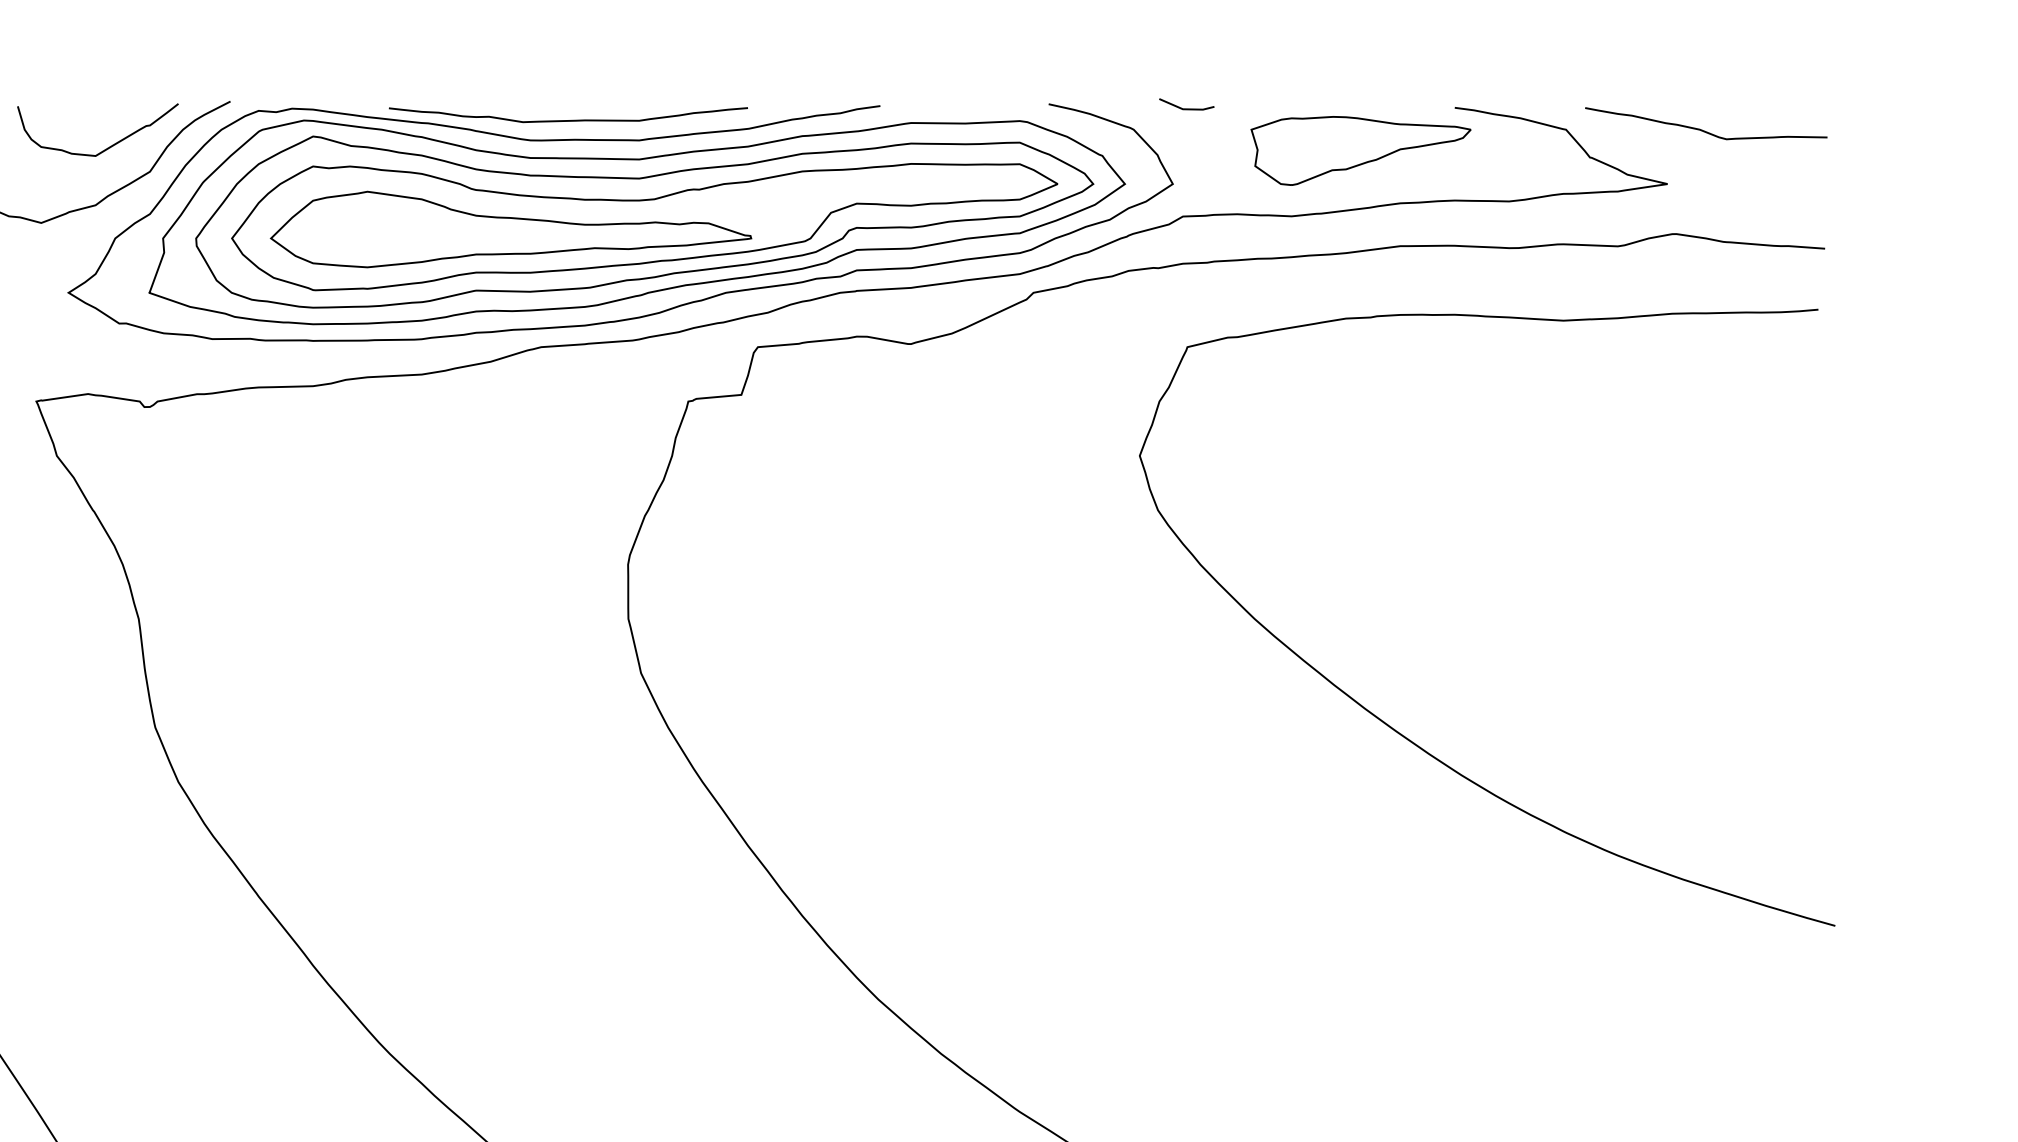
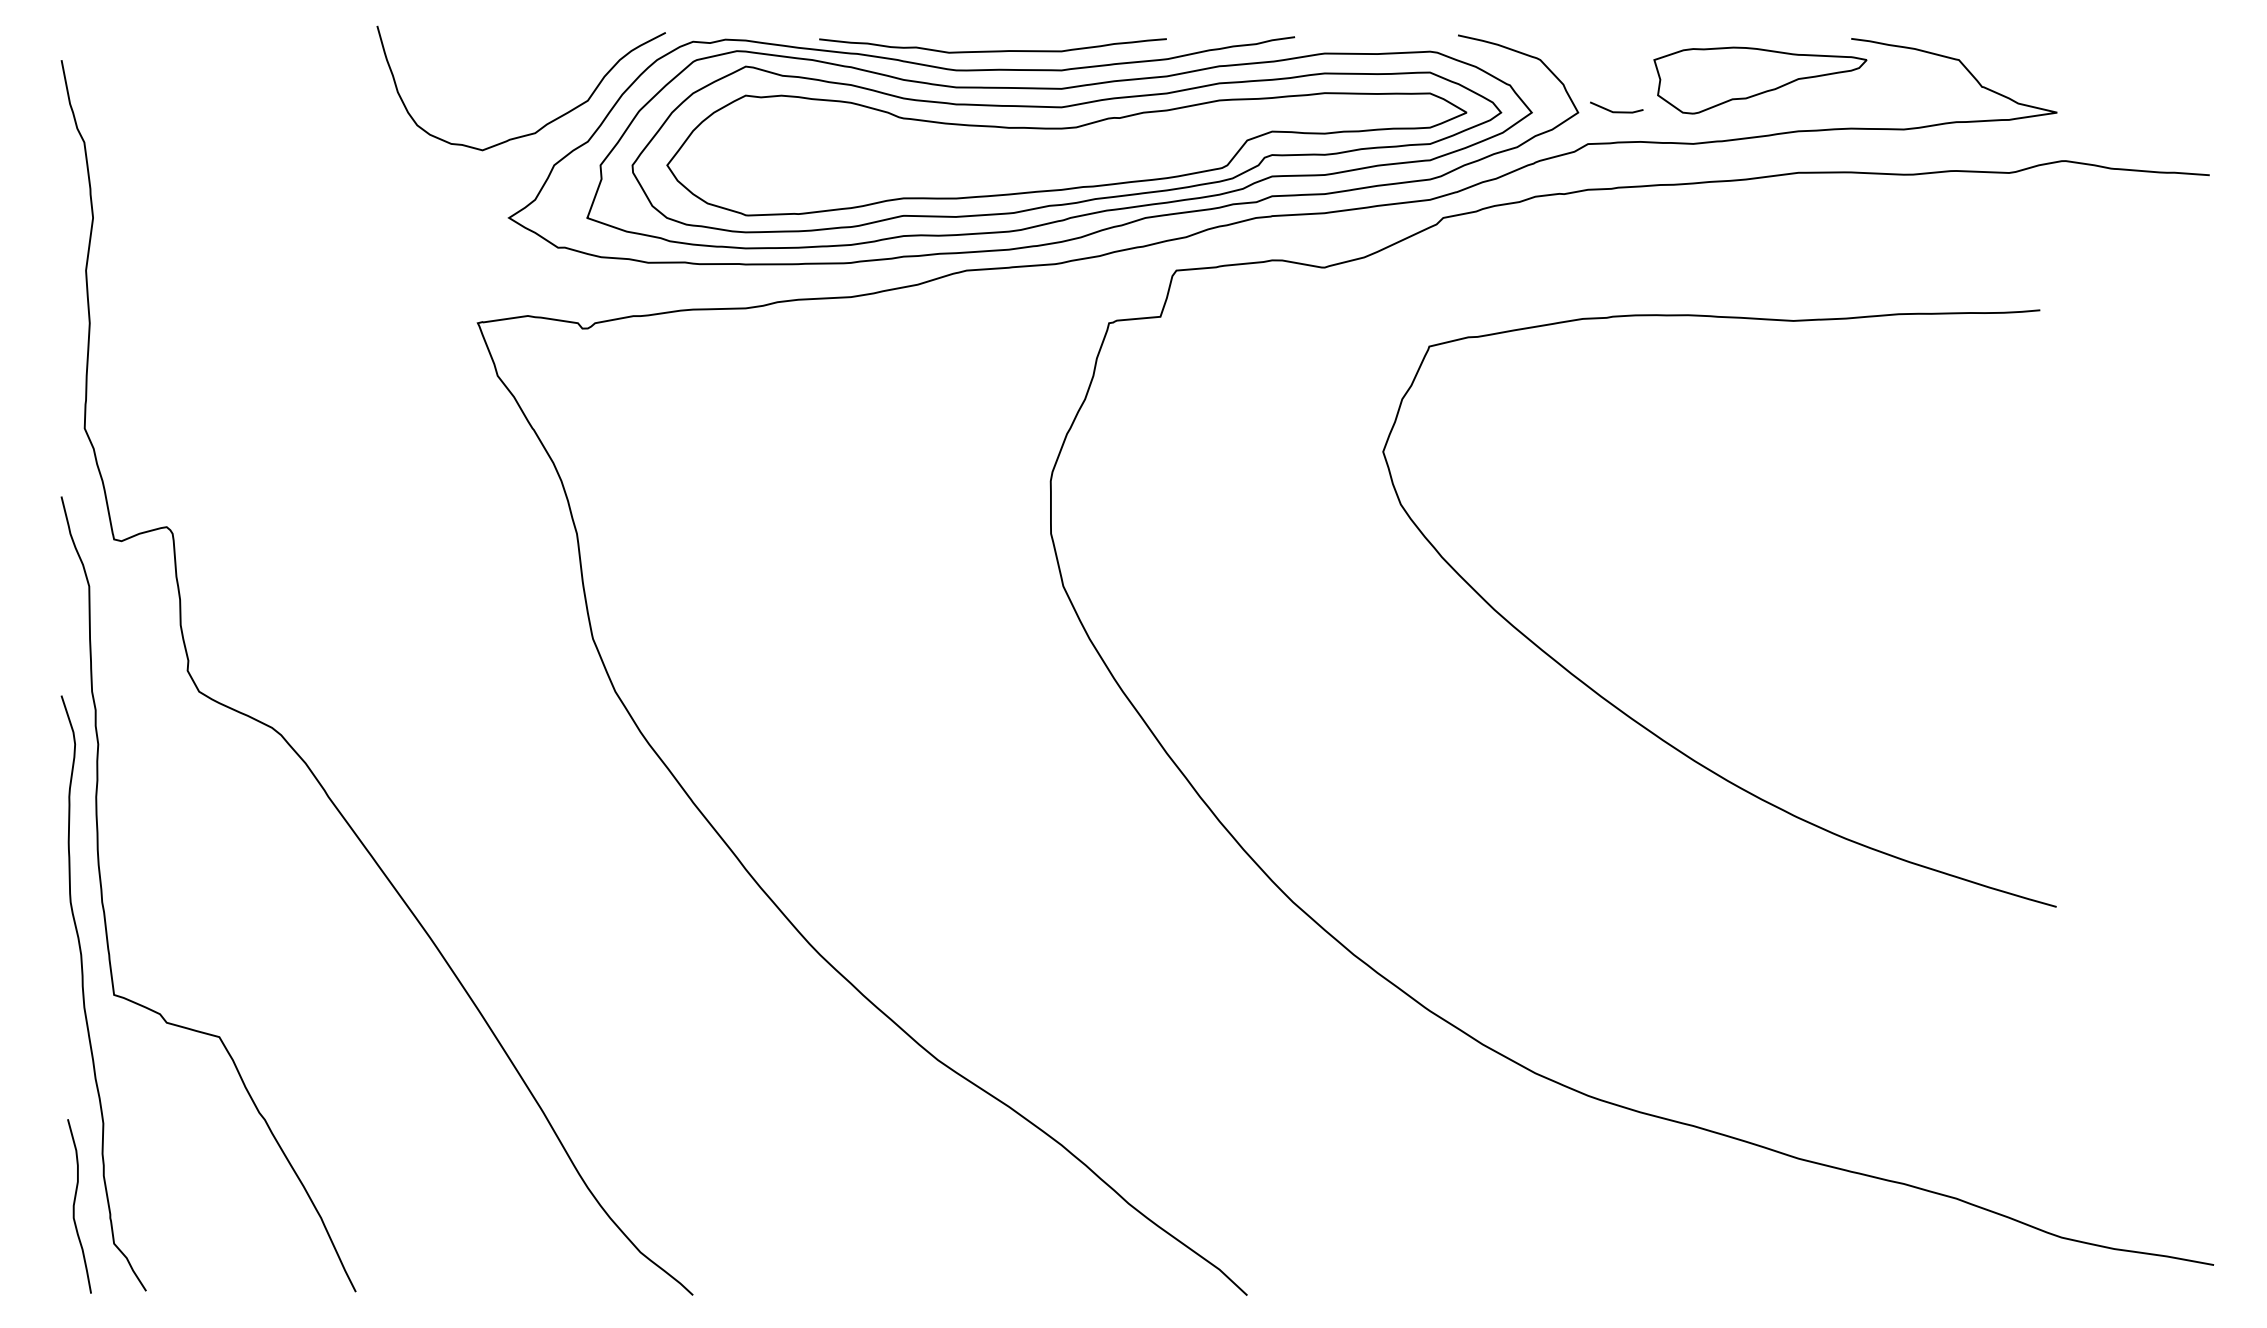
line: (1186, 108) -> (1616, 111), moved
curve: (1704, 130) -> (2092, 60), removed
curve: (110, 145) -> (549, 75), removed
part: (510, 229) -> (936, 156), removed
curve: (1404, 735) -> (1639, 722), moved

